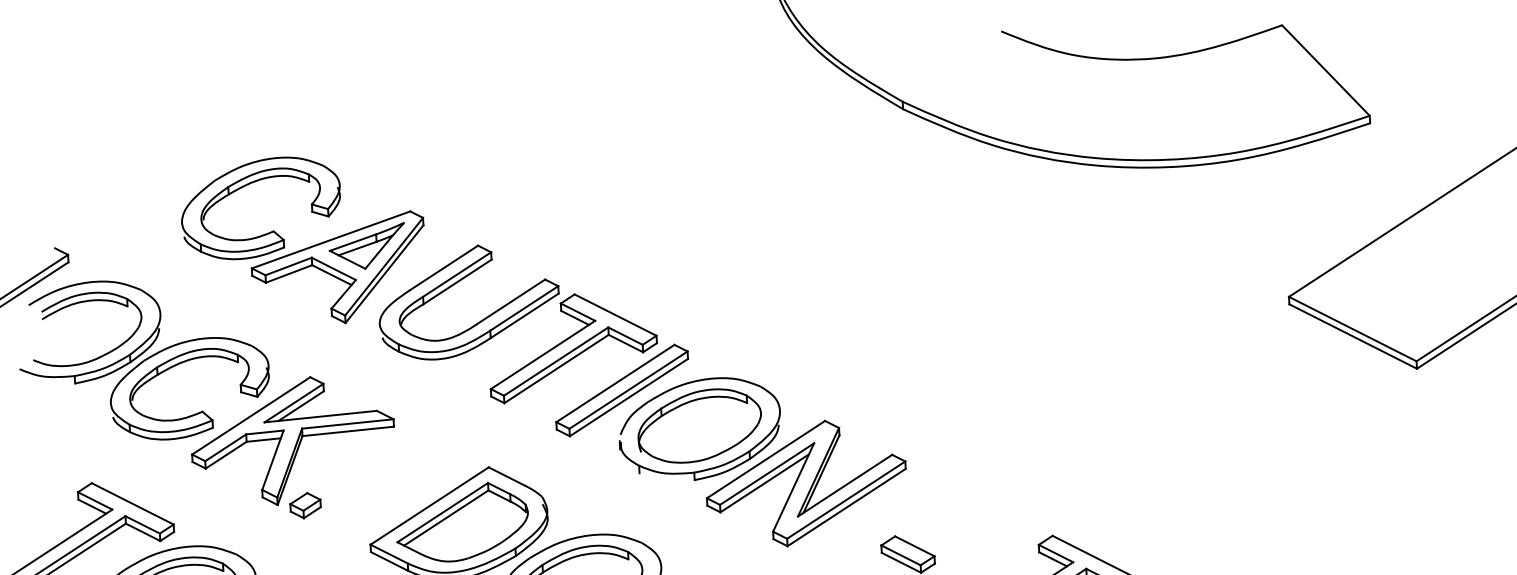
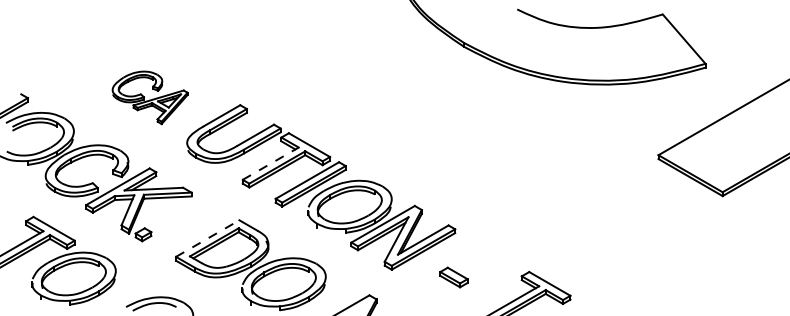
part: (302, 240) -> (149, 97), size x0.6
line: (544, 354) -> (271, 163), solid -> dashed
line: (429, 505) -> (207, 238), solid -> dashed

